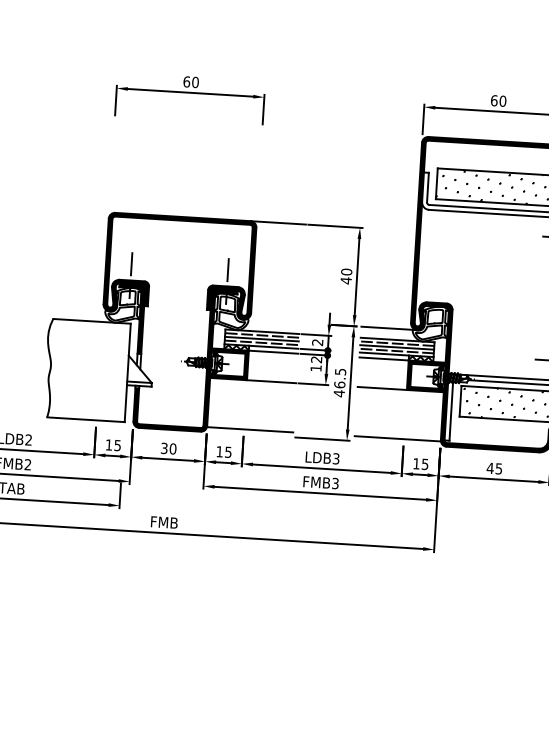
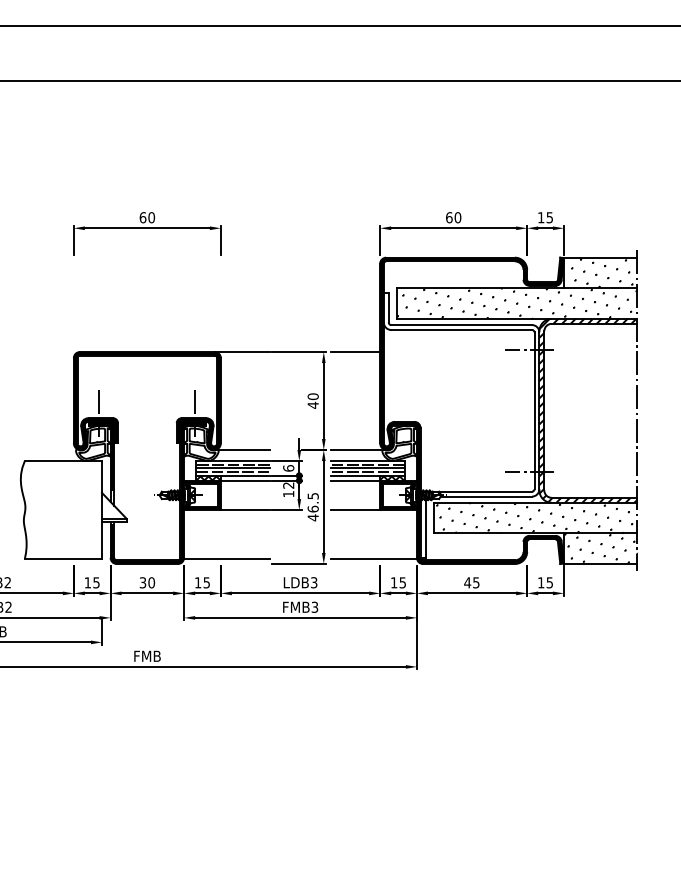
line: (391, 230) -> (355, 352), added
line: (271, 321) -> (241, 450), added
text: (317, 342) -> (288, 468), 2 -> 6

